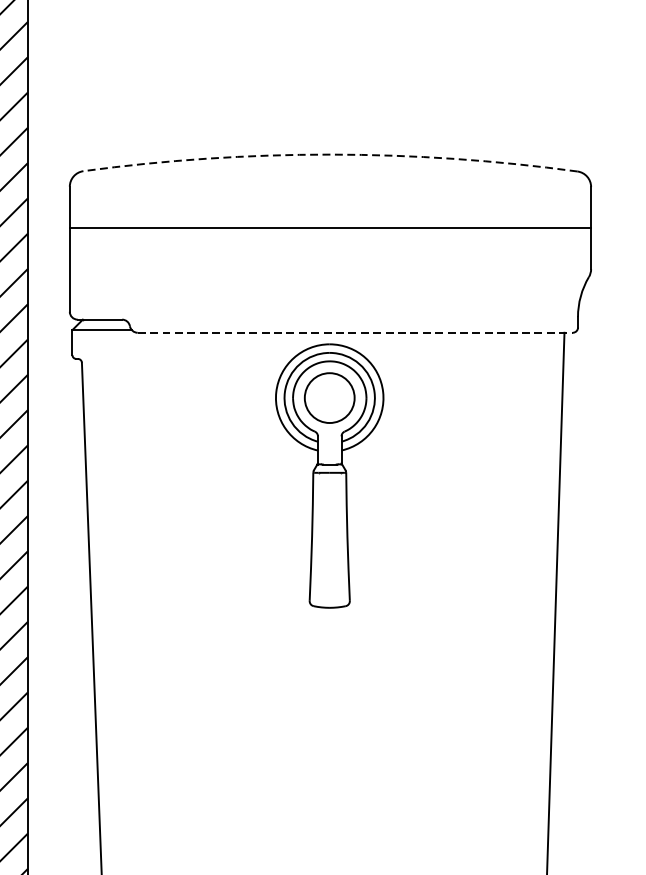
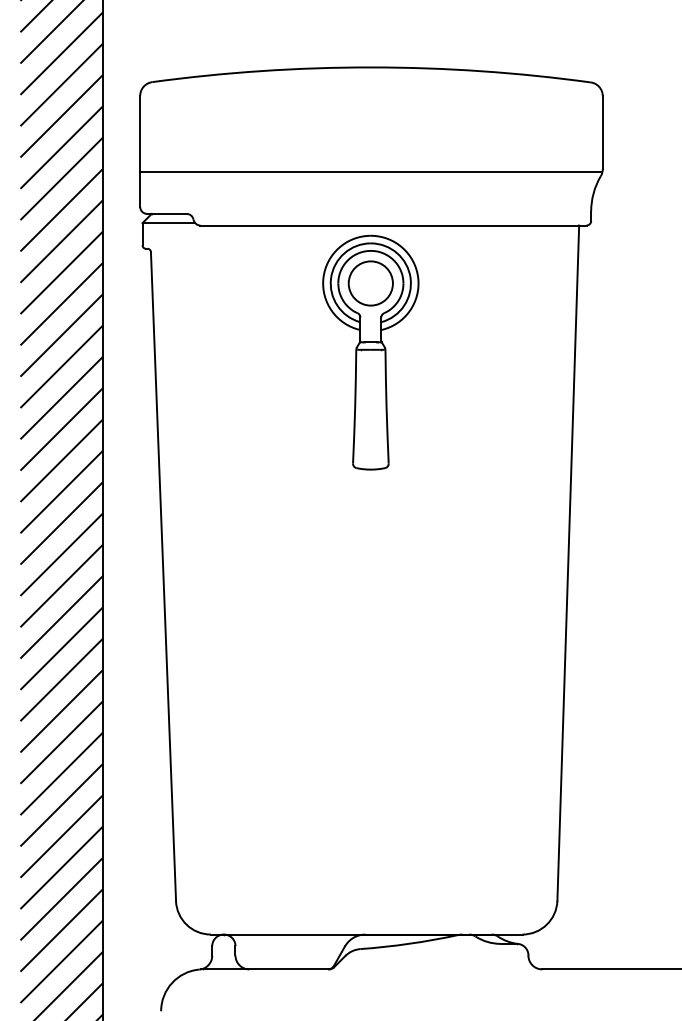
arc: (330, 154) -> (371, 67), dashed -> solid
line: (330, 227) -> (371, 172), moved
line: (356, 332) -> (394, 225), dashed -> solid

